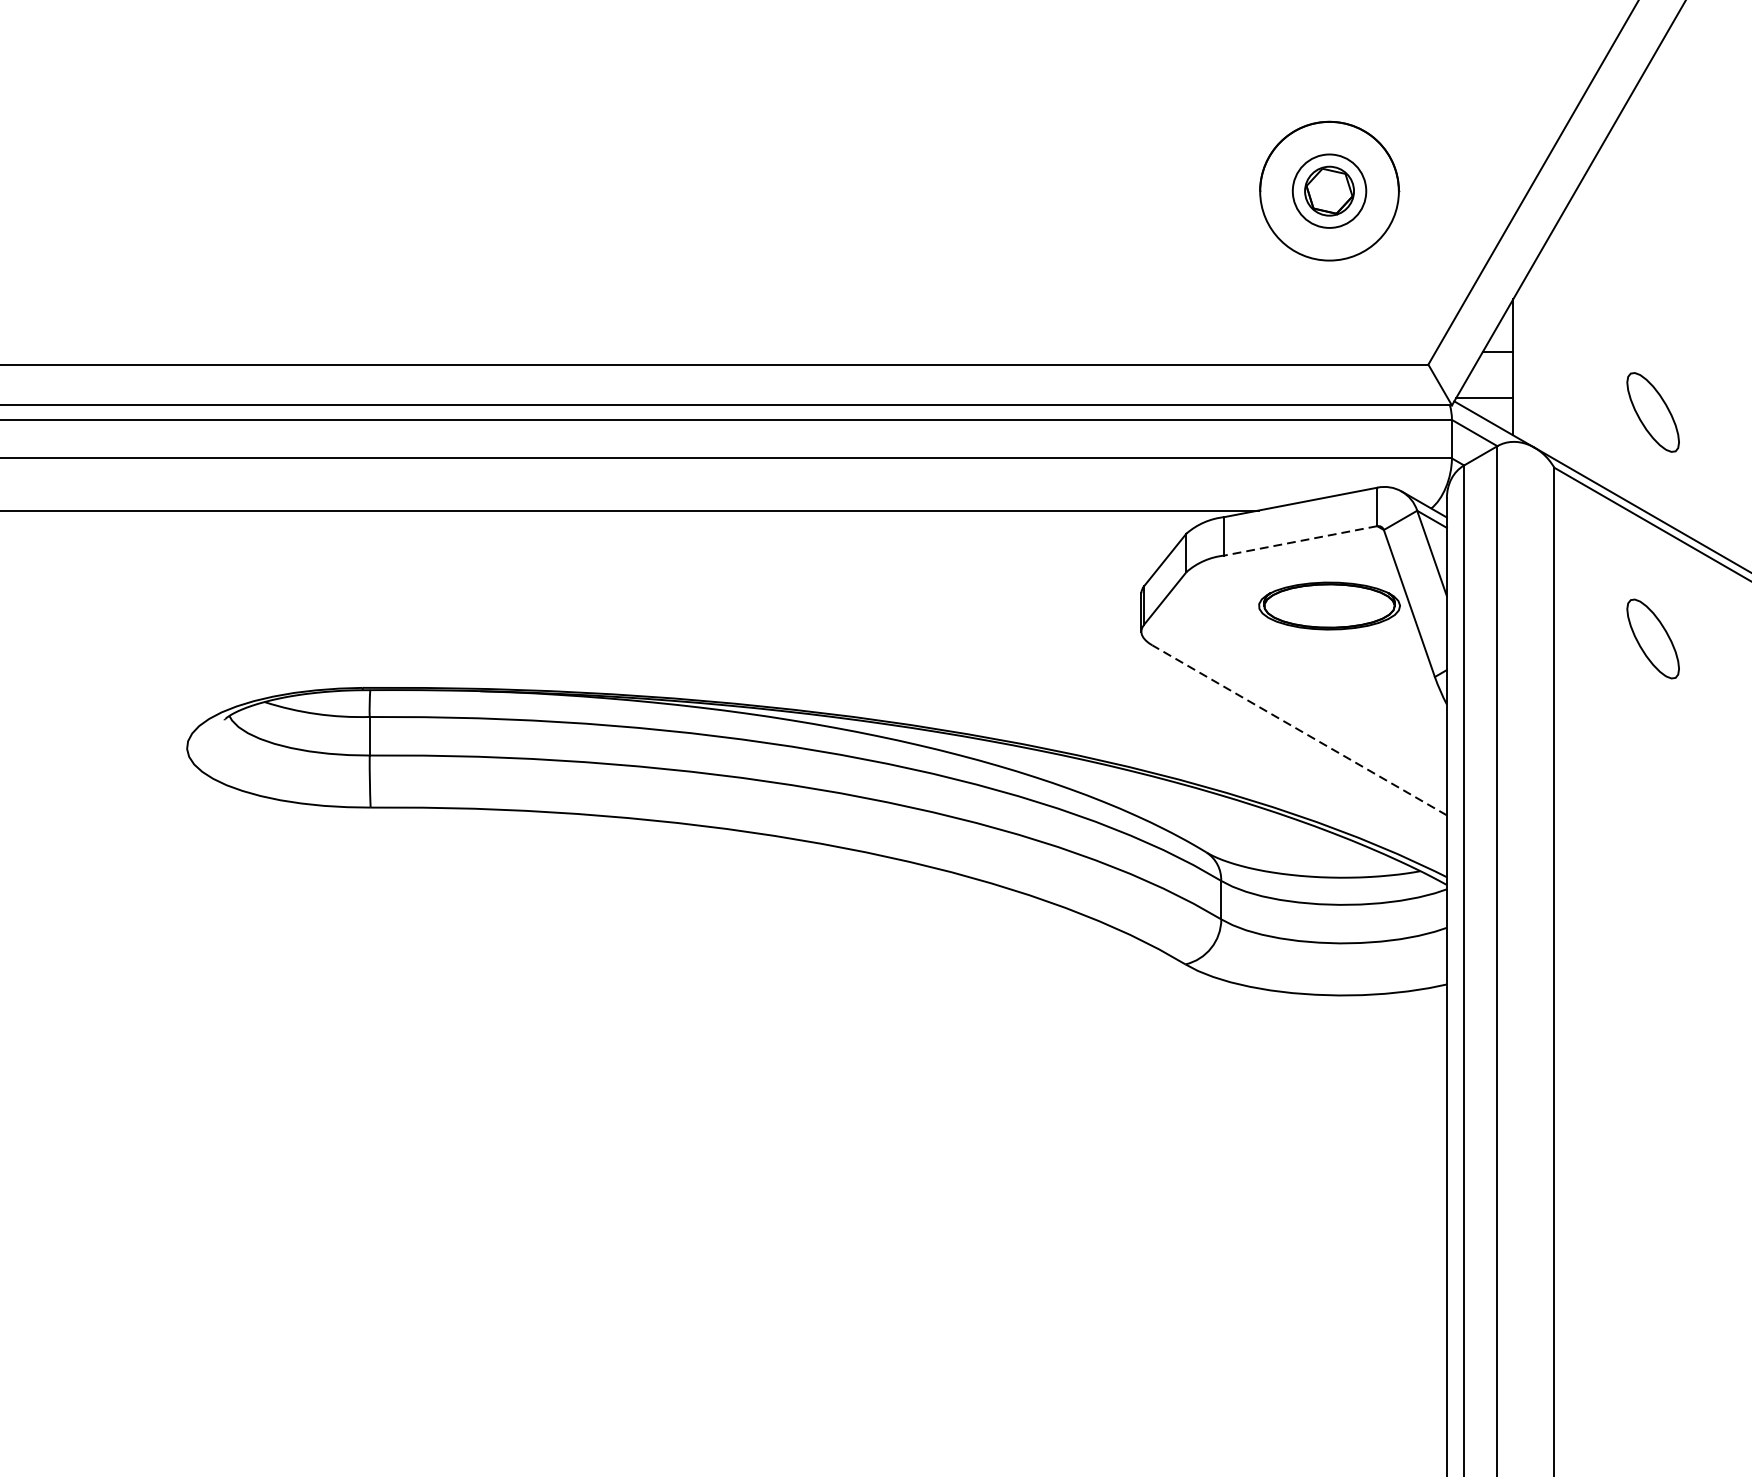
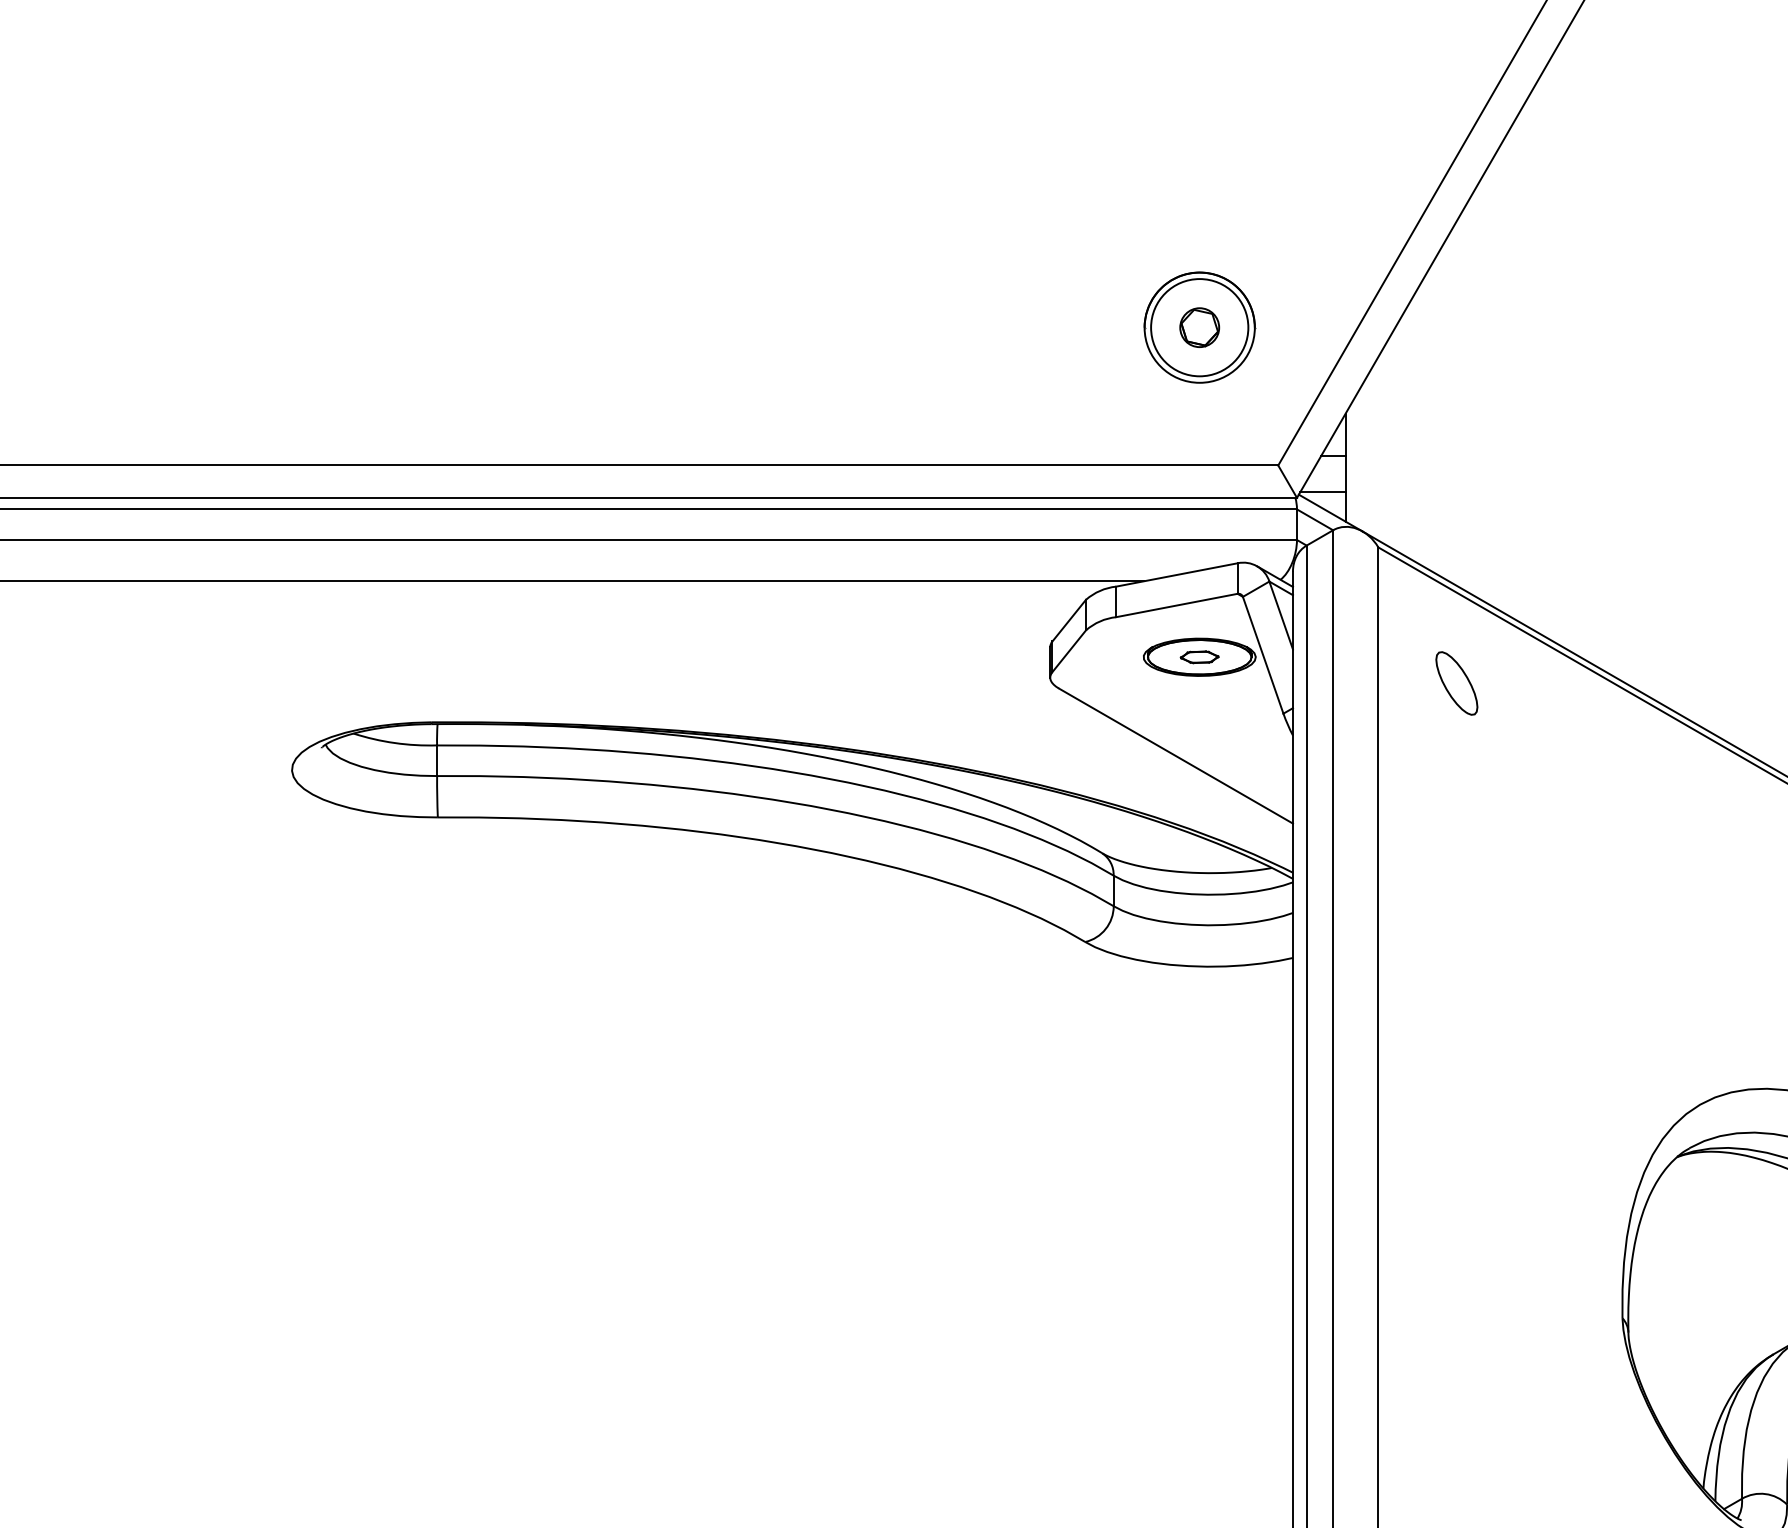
circle: (1329, 190) -> (1199, 327), size x1.67
part: (1652, 412) -> (1456, 503), removed
line: (1300, 540) -> (1176, 605), dashed -> solid
part: (1329, 606) -> (1199, 657), added
line: (1299, 729) -> (1175, 755), dashed -> solid

